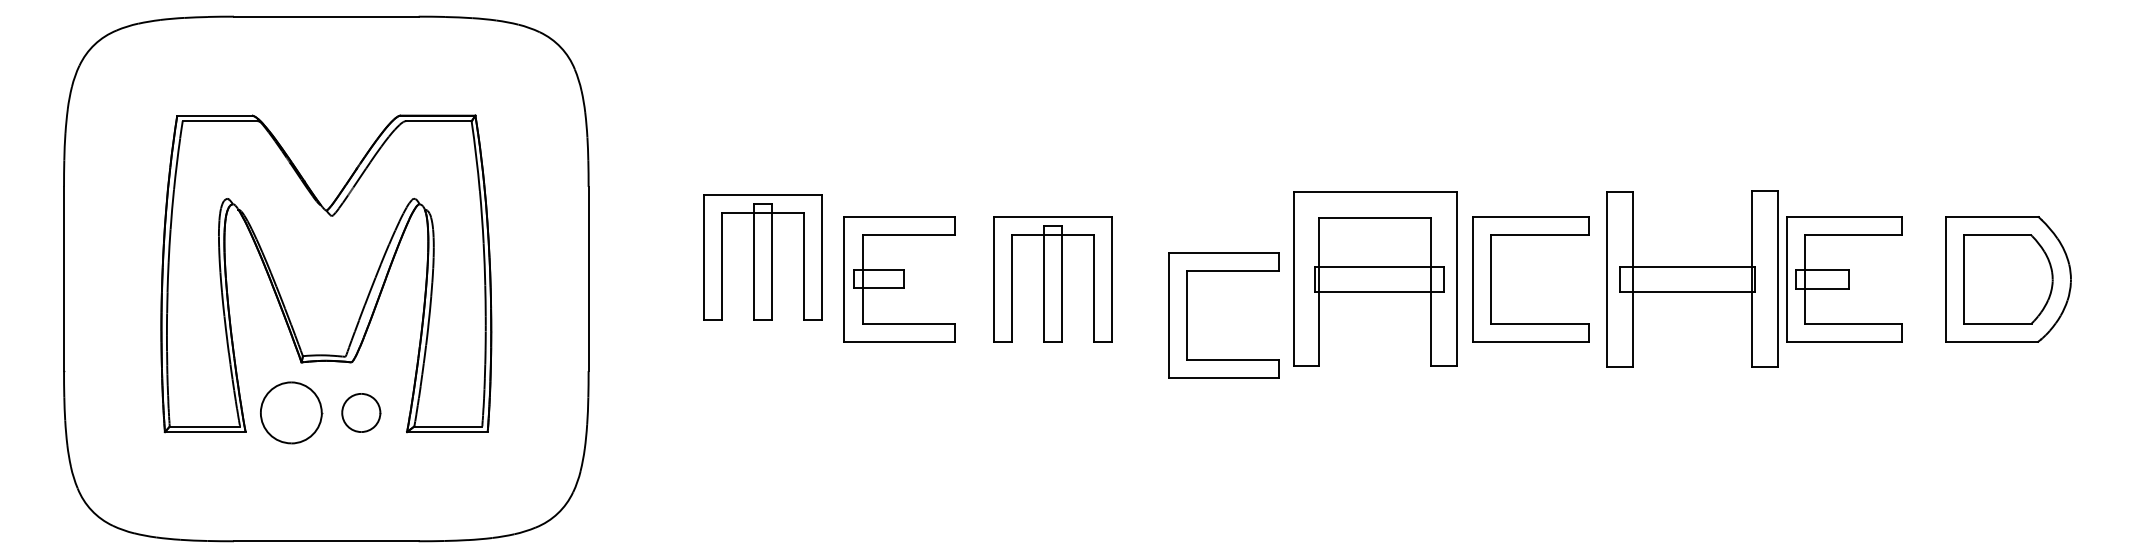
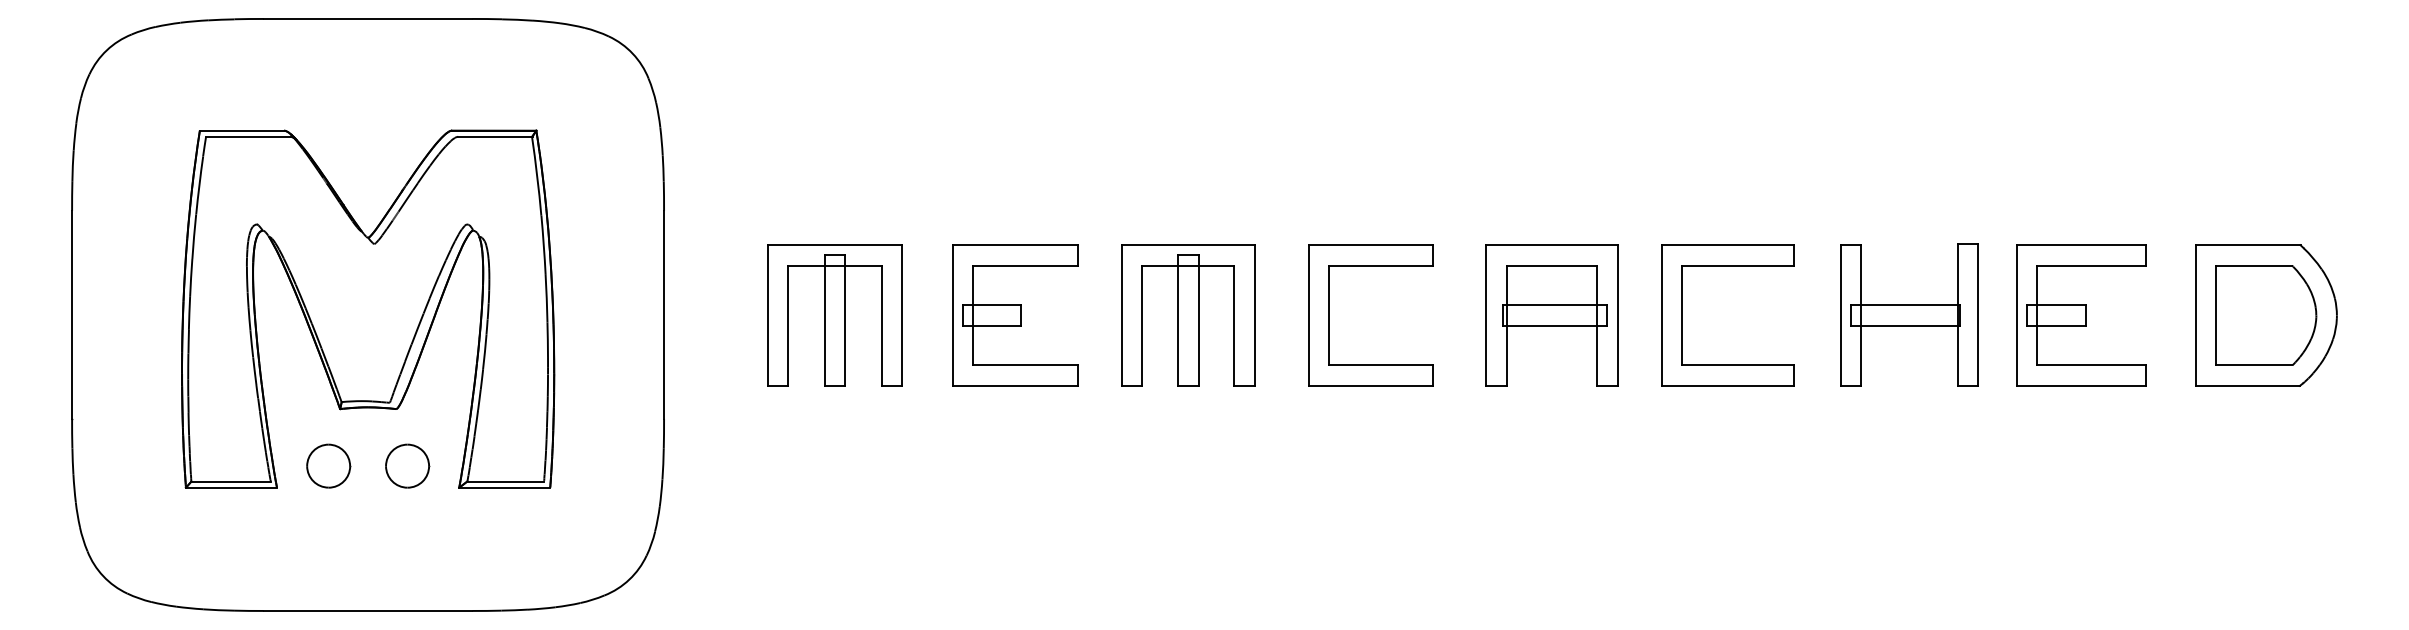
part: (762, 257) -> (834, 315), moved
part: (1691, 278) -> (1908, 314), size x0.71
part: (1374, 279) -> (1550, 315), size x0.71
part: (1187, 315) -> (1329, 315), moved
part: (291, 412) -> (328, 465), size x0.62

